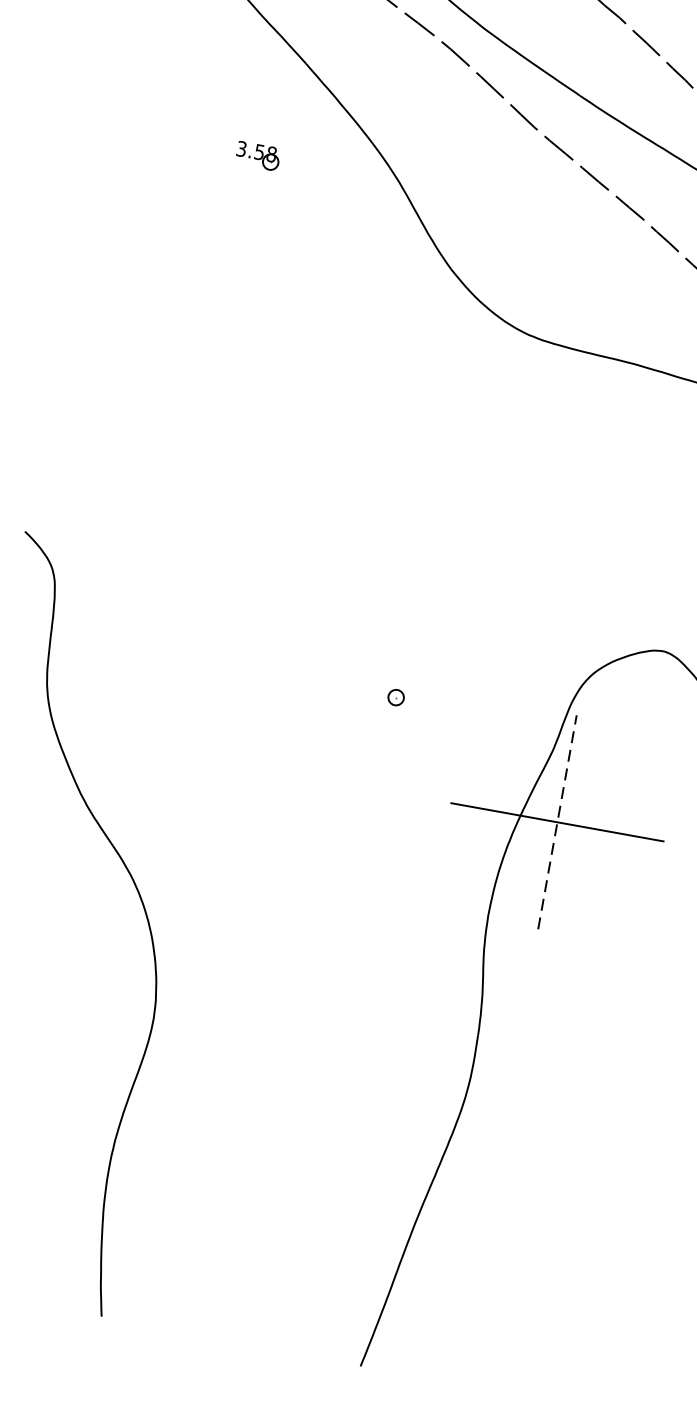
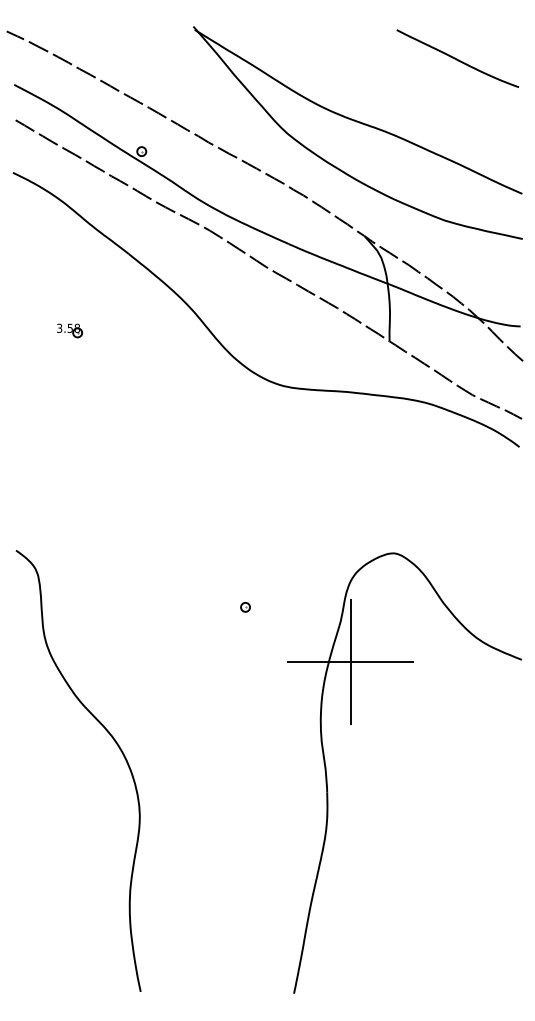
part: (257, 155) -> (69, 330), moved
line: (557, 822) -> (350, 662), dashed -> solid

